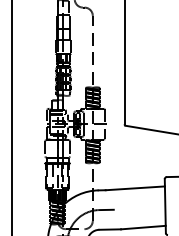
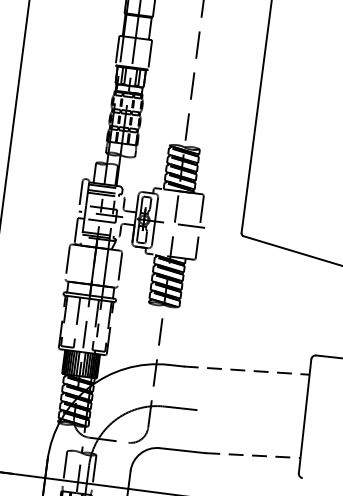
line: (135, 188) -> (247, 371), solid -> dashed
line: (143, 227) -> (253, 455), solid -> dashed

